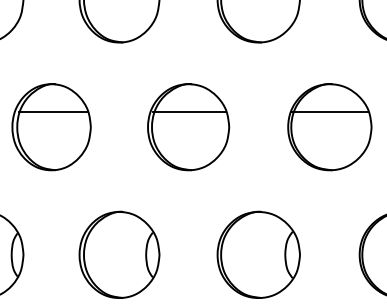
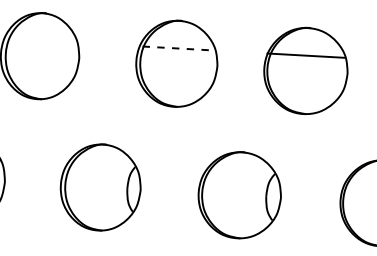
line: (52, 111) -> (41, 40), removed
line: (190, 111) -> (179, 48), solid -> dashed
part: (329, 127) -> (305, 71), moved

